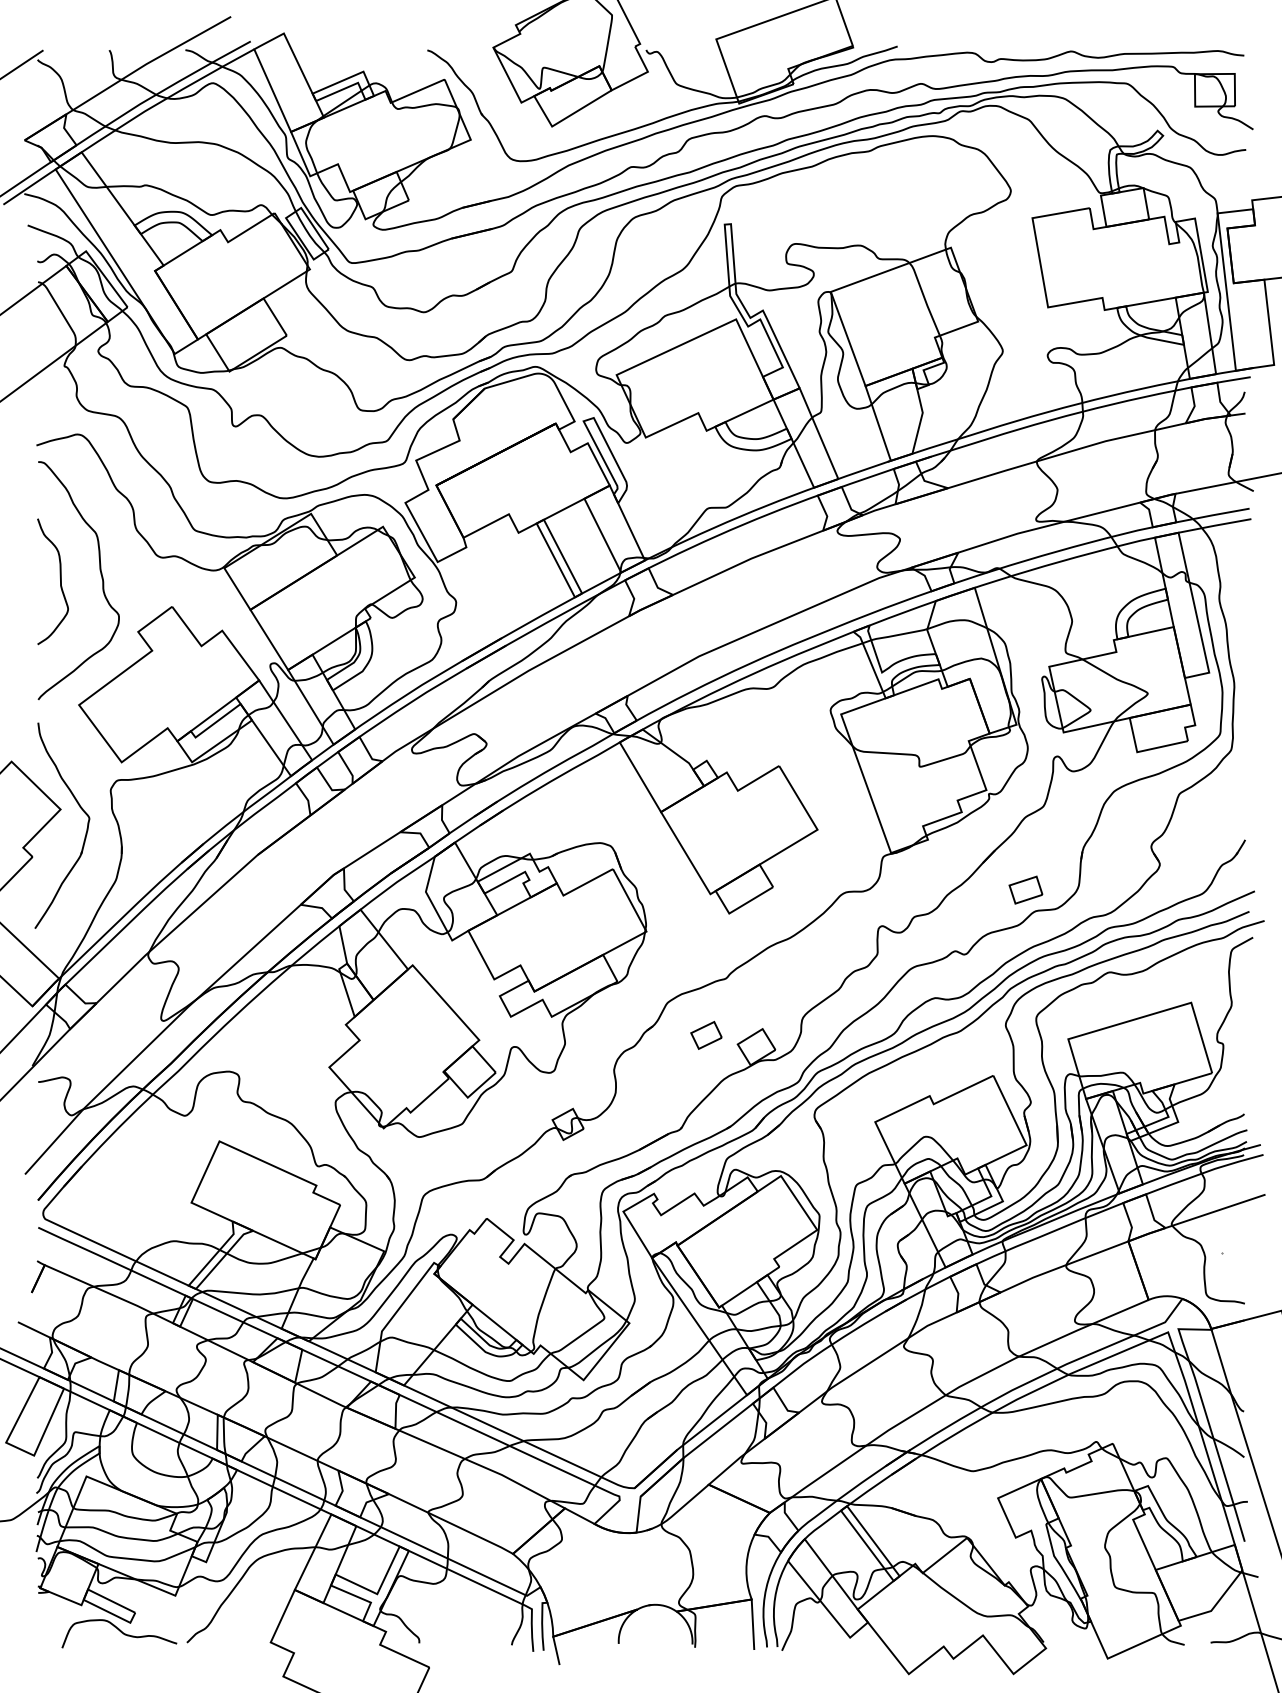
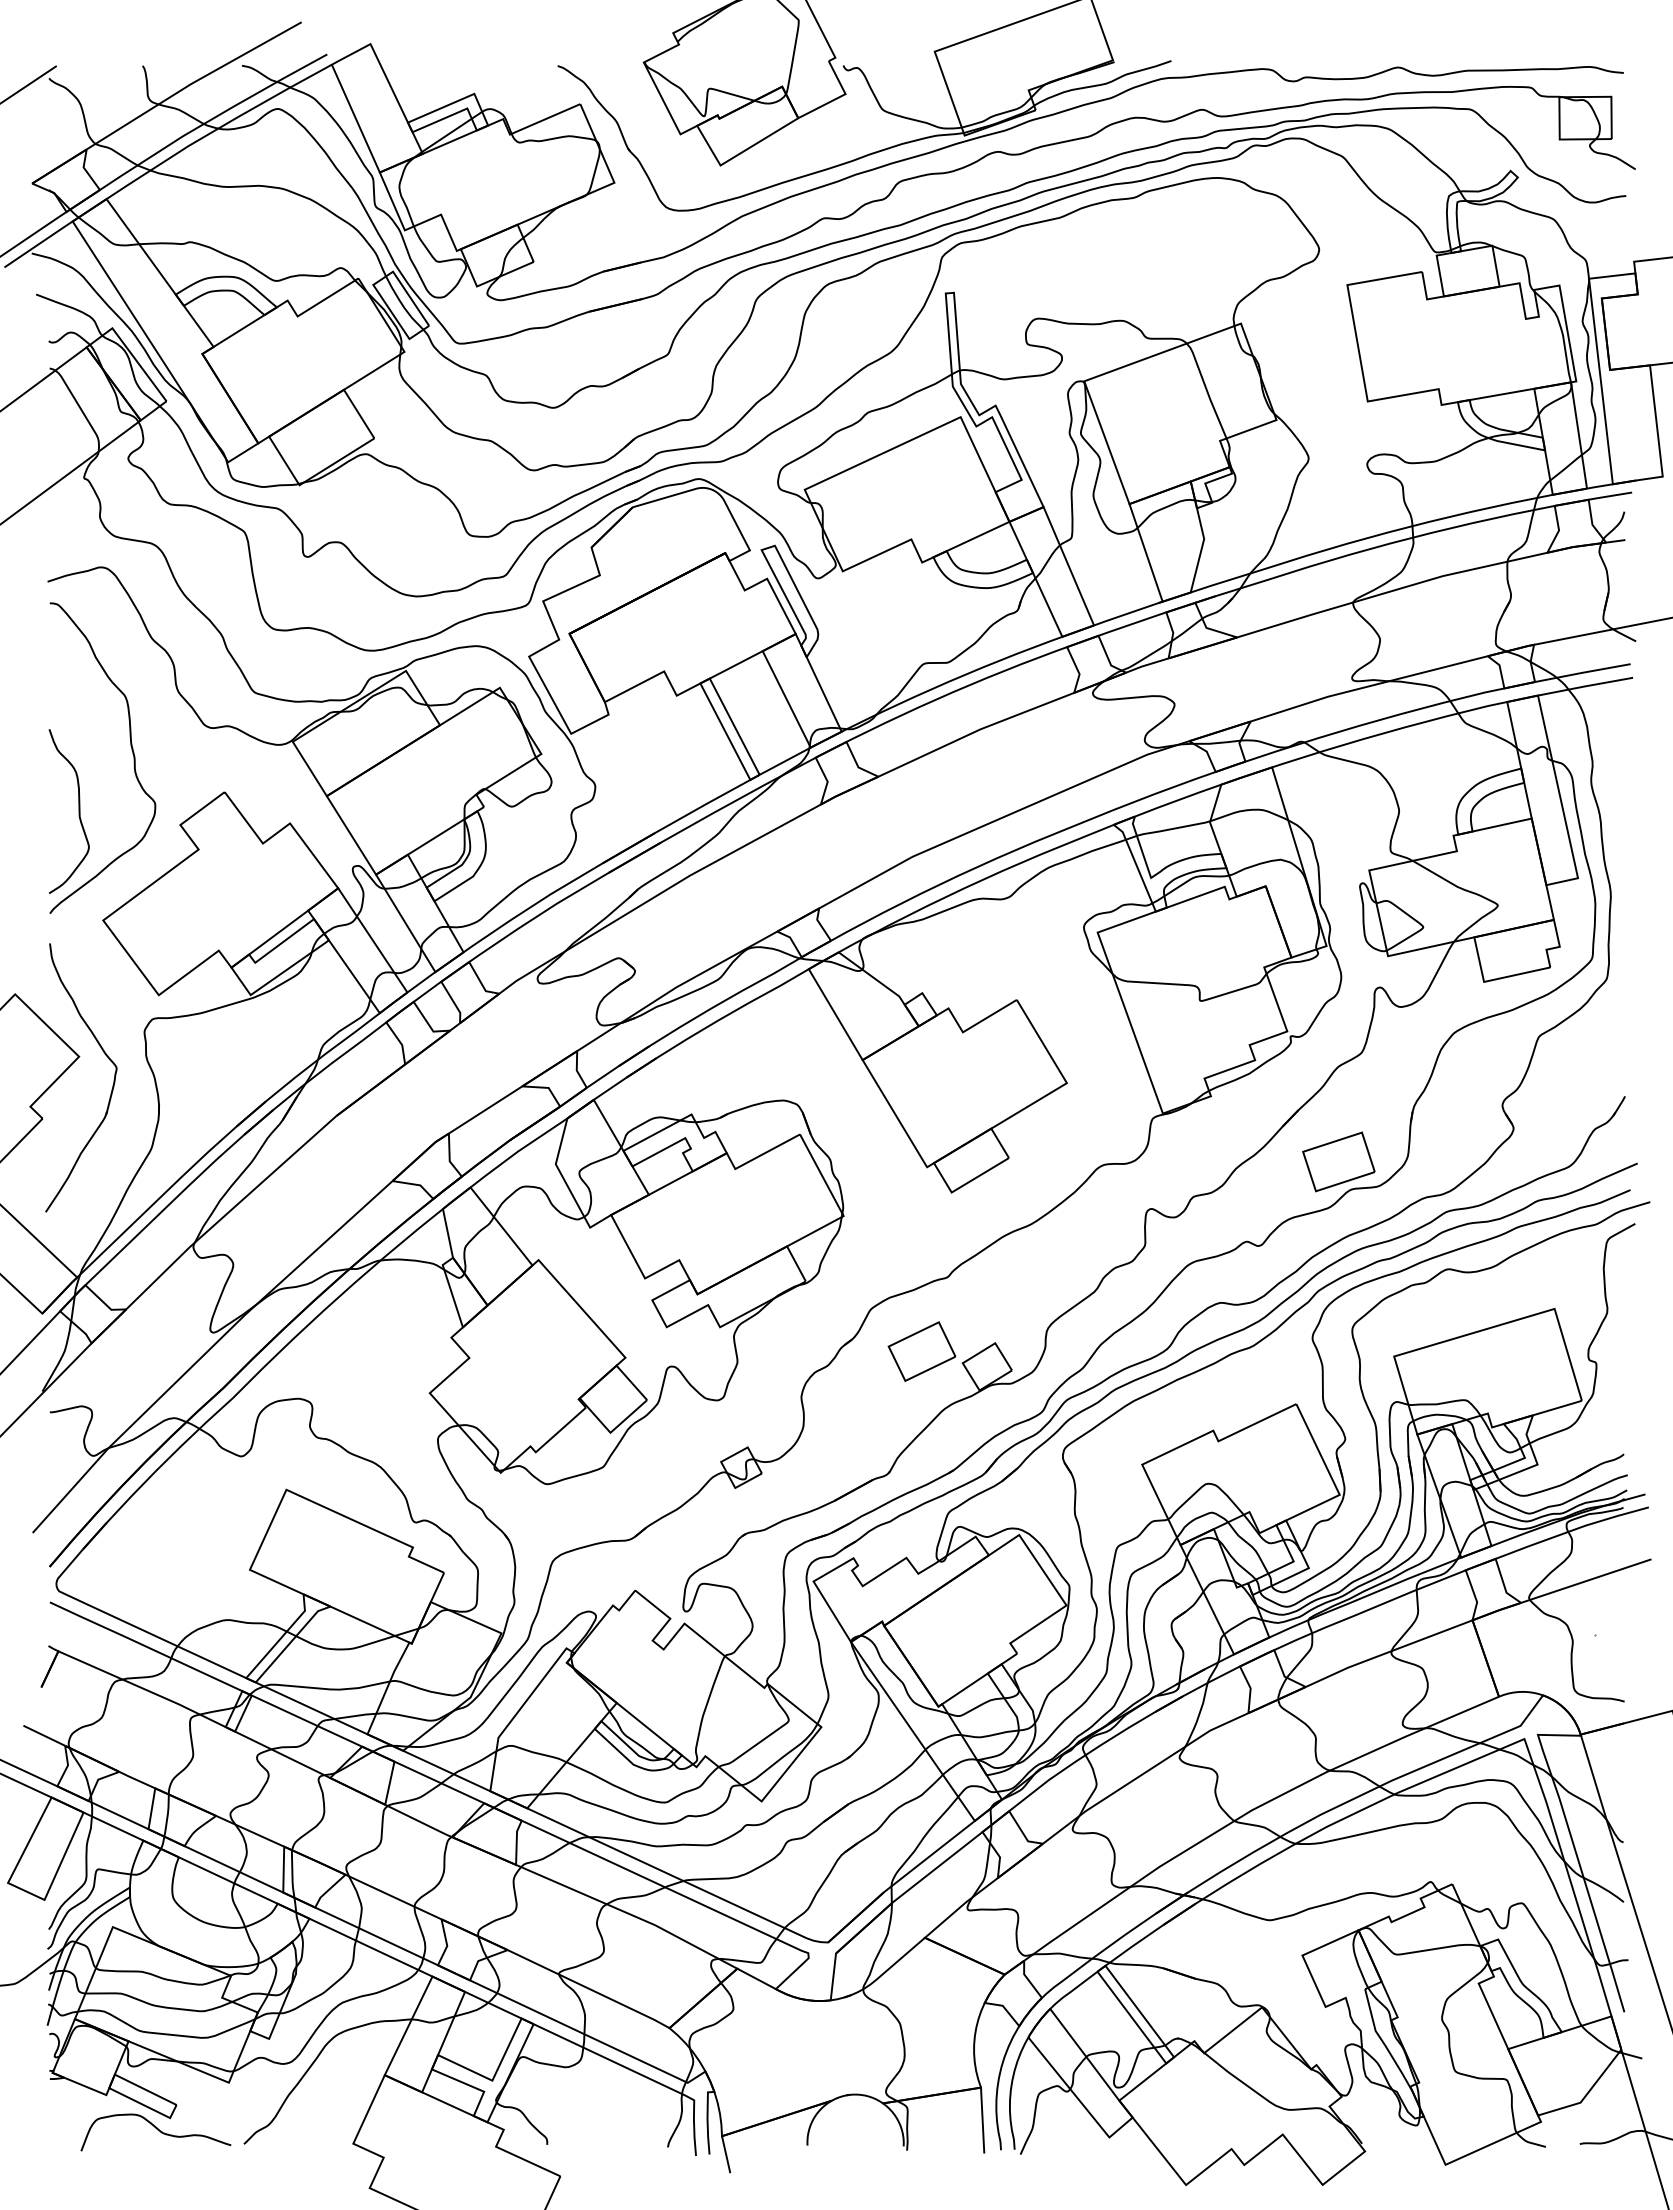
curve: (60, 581) -> (78, 811), moved
part: (1025, 889) -> (1338, 1161), size x1.67
part: (706, 1035) -> (921, 1351), size x1.67

